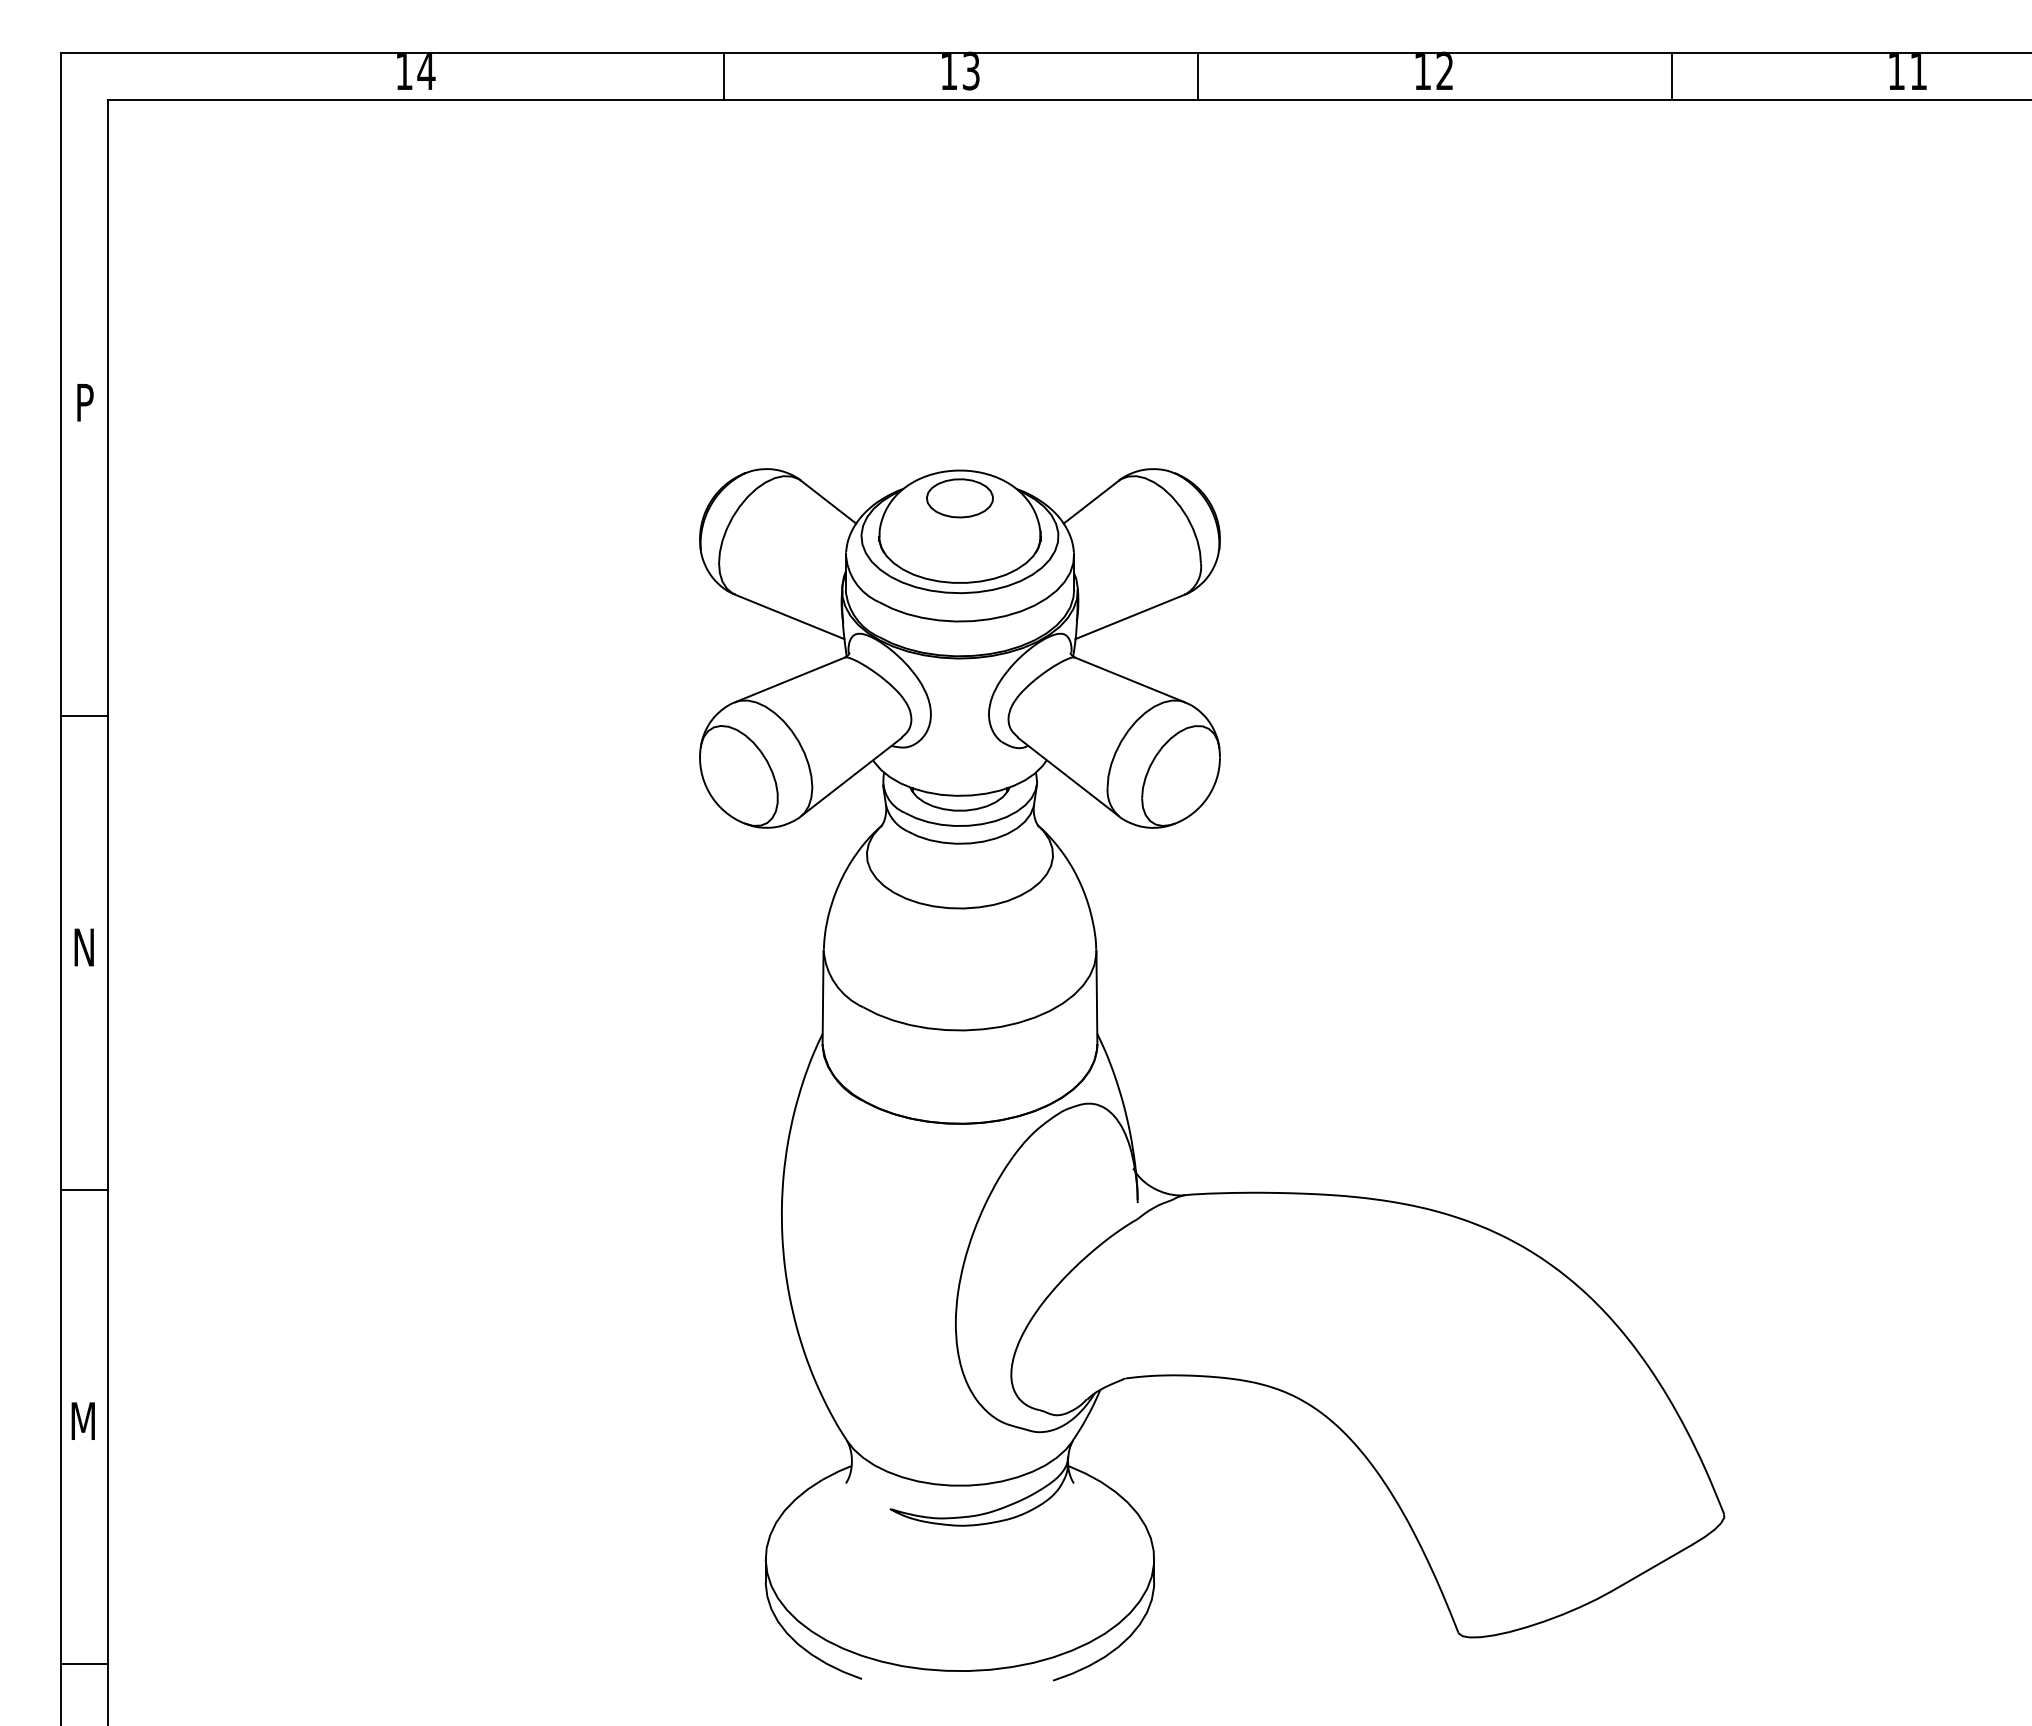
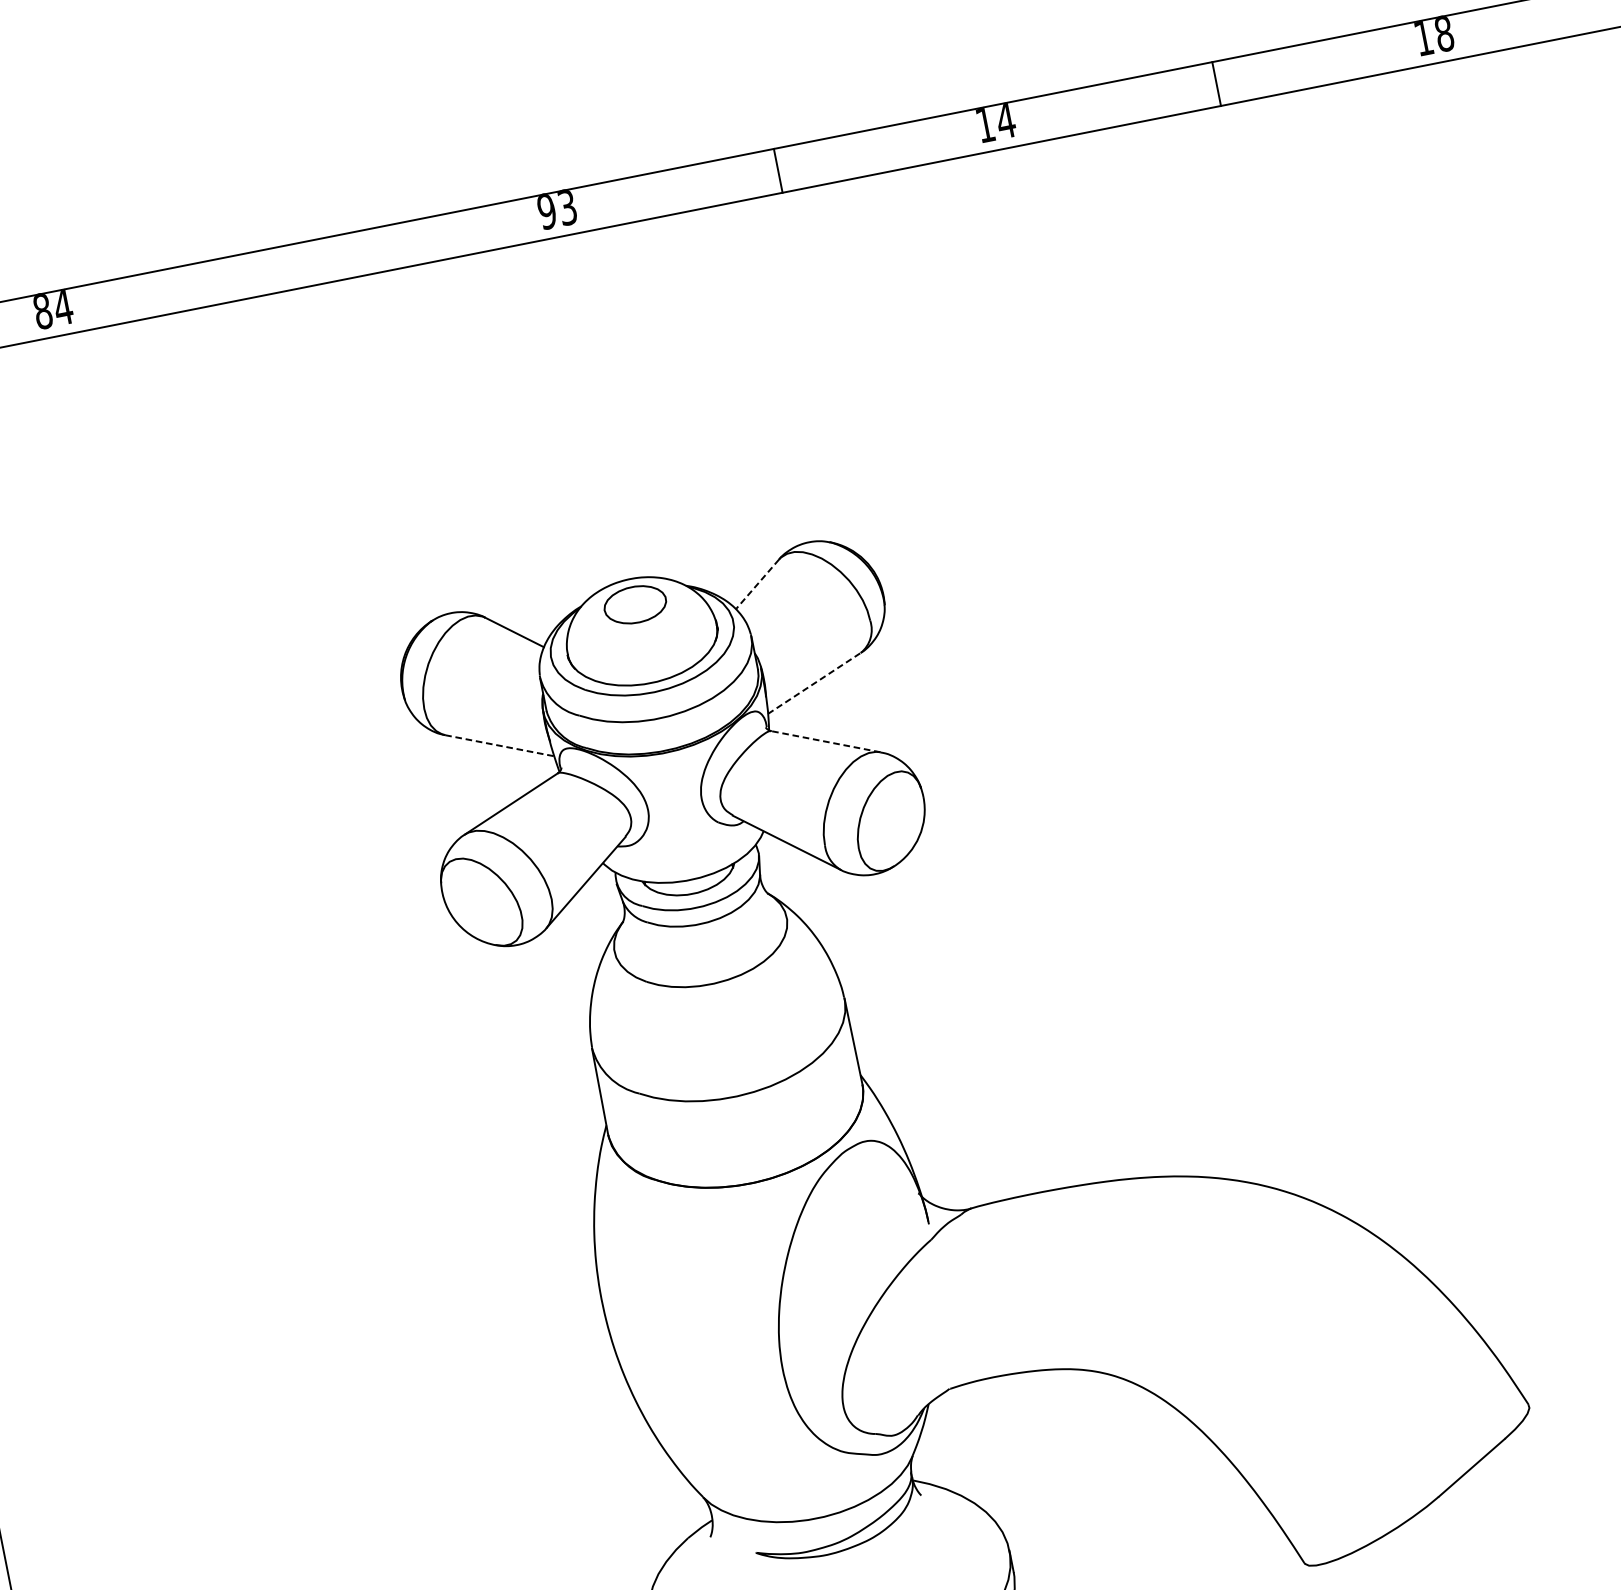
text: (404, 70) -> (42, 310), 14 -> 84
text: (948, 70) -> (546, 210), 13 -> 93
text: (1444, 70) -> (1005, 120), 12 -> 14
text: (1918, 70) -> (1444, 33), 11 -> 18
line: (724, 76) -> (340, 257), removed
line: (1091, 502) -> (757, 584), solid -> dashed
line: (789, 616) -> (499, 745), solid -> dashed
line: (1129, 616) -> (813, 683), solid -> dashed
line: (1130, 679) -> (826, 741), solid -> dashed

